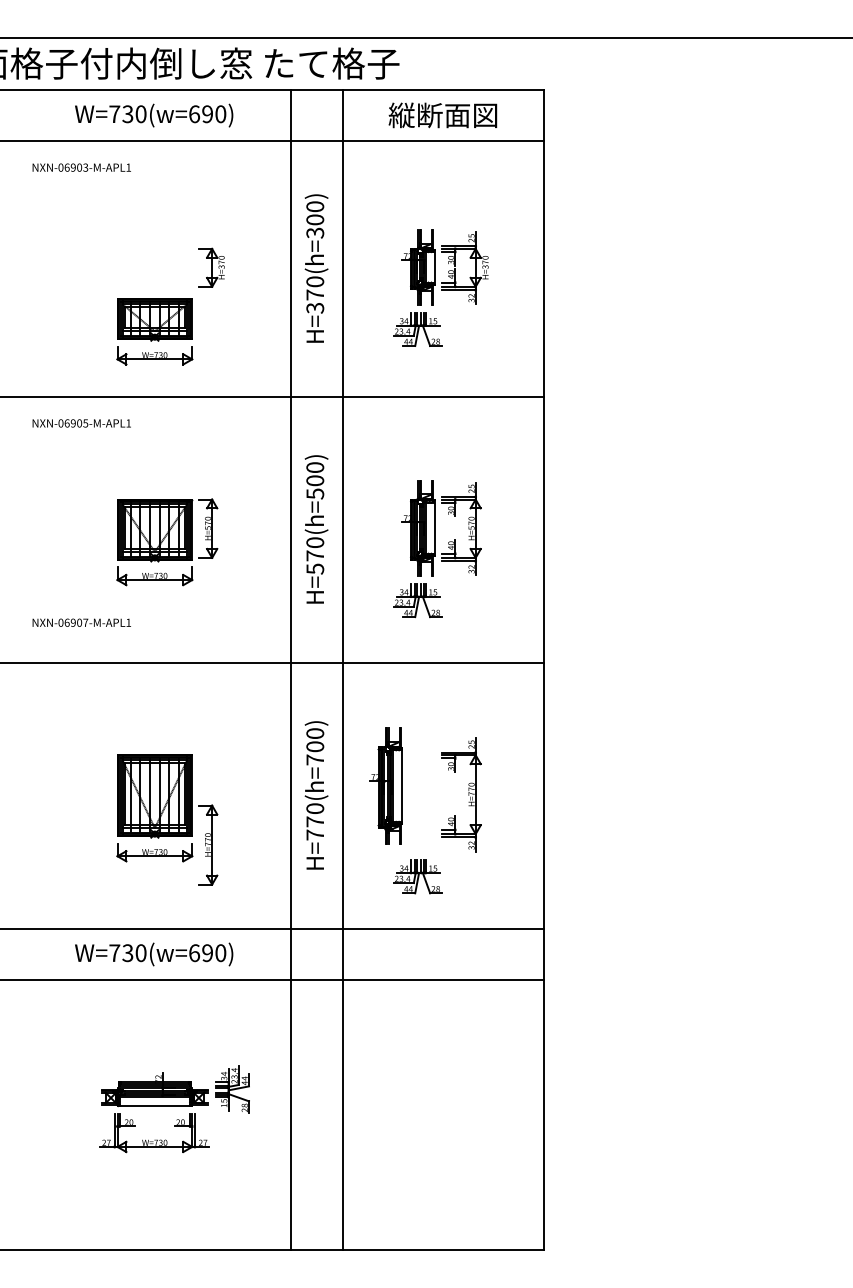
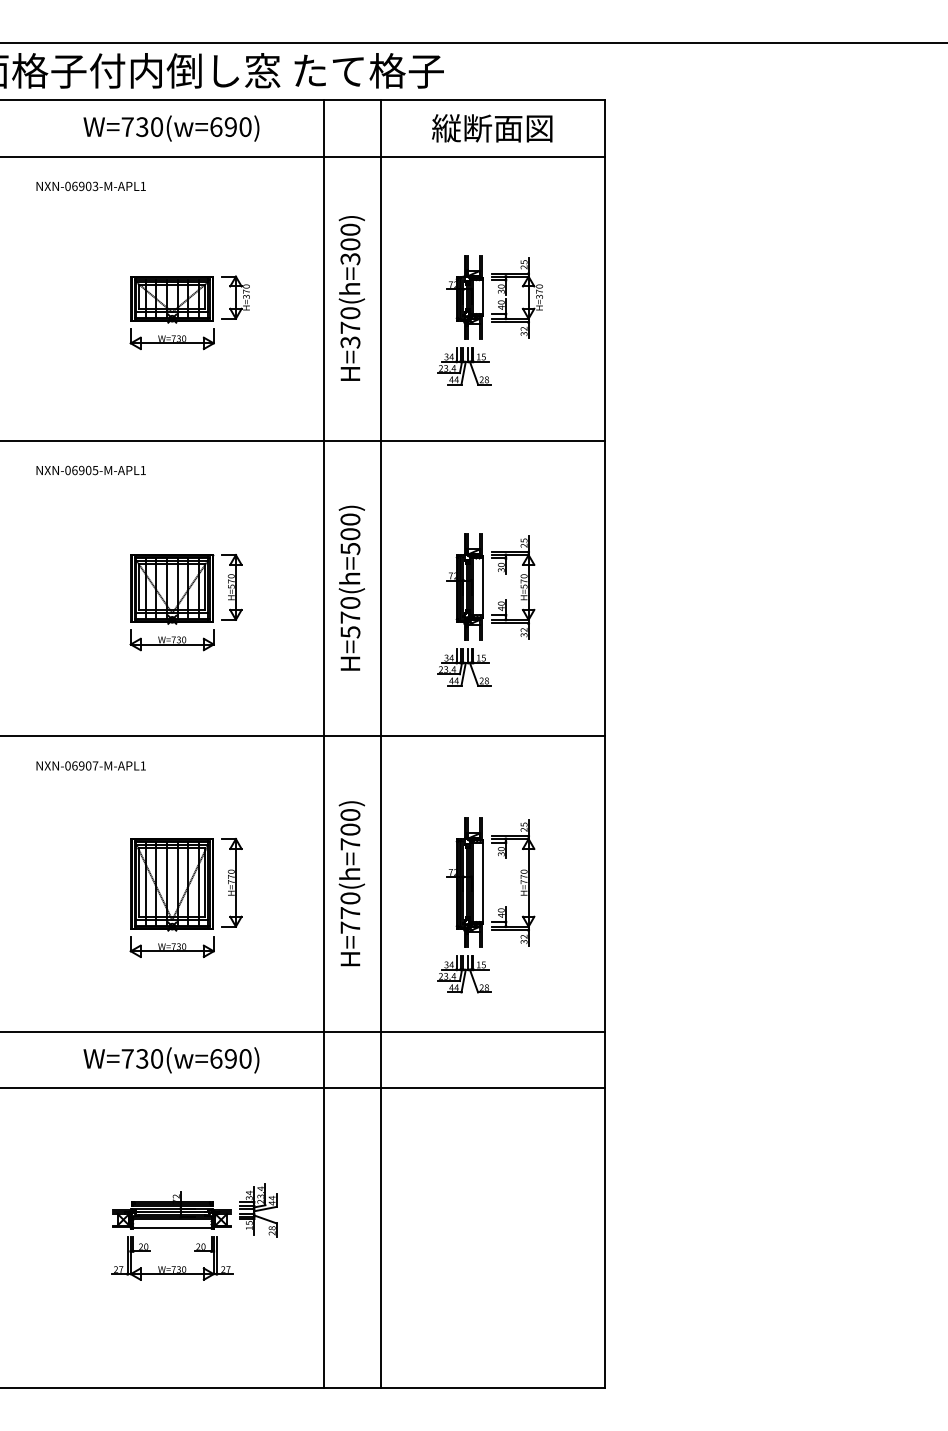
part: (154, 332) -> (171, 313), moved
text: (81, 622) -> (90, 765), moved
part: (385, 786) -> (464, 882), moved
part: (208, 844) -> (231, 882), moved

